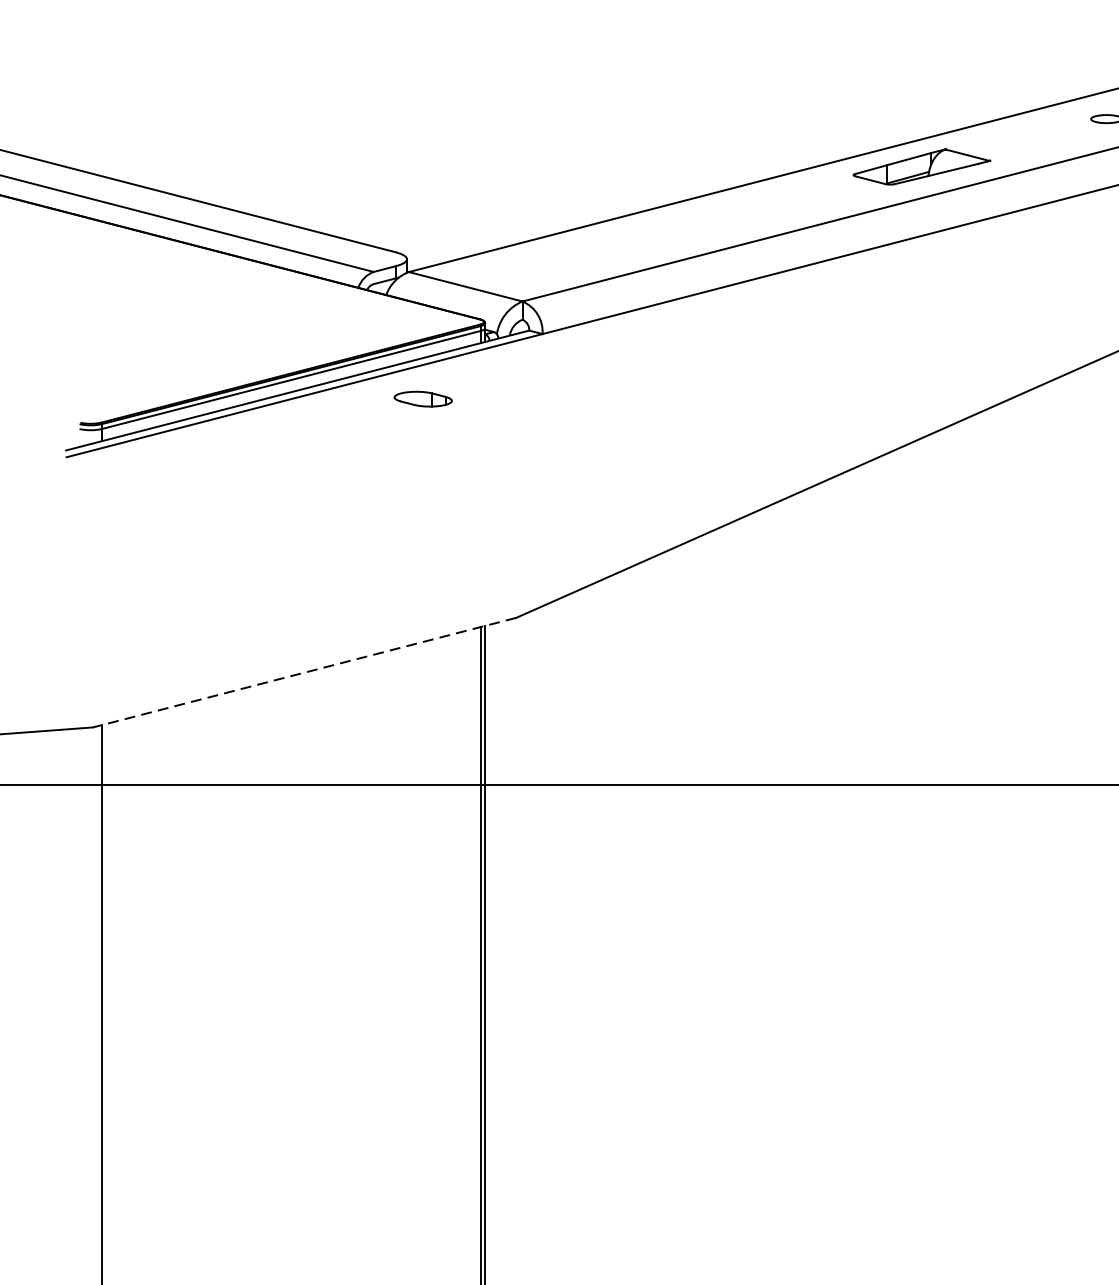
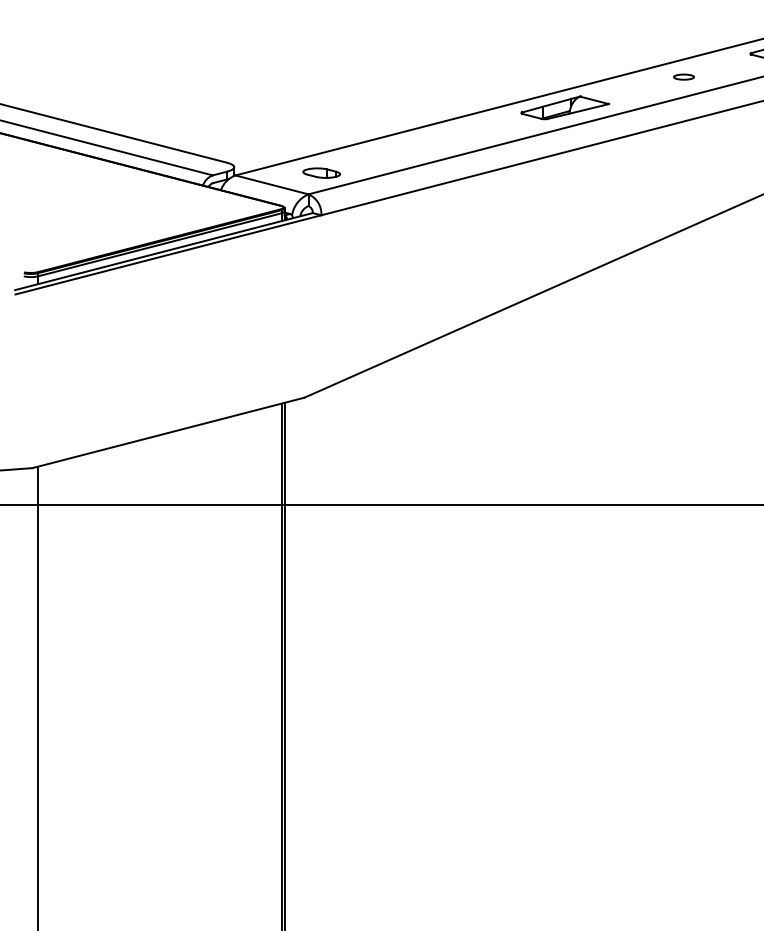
part: (422, 398) -> (321, 172), moved
line: (304, 671) -> (168, 432), dashed -> solid

